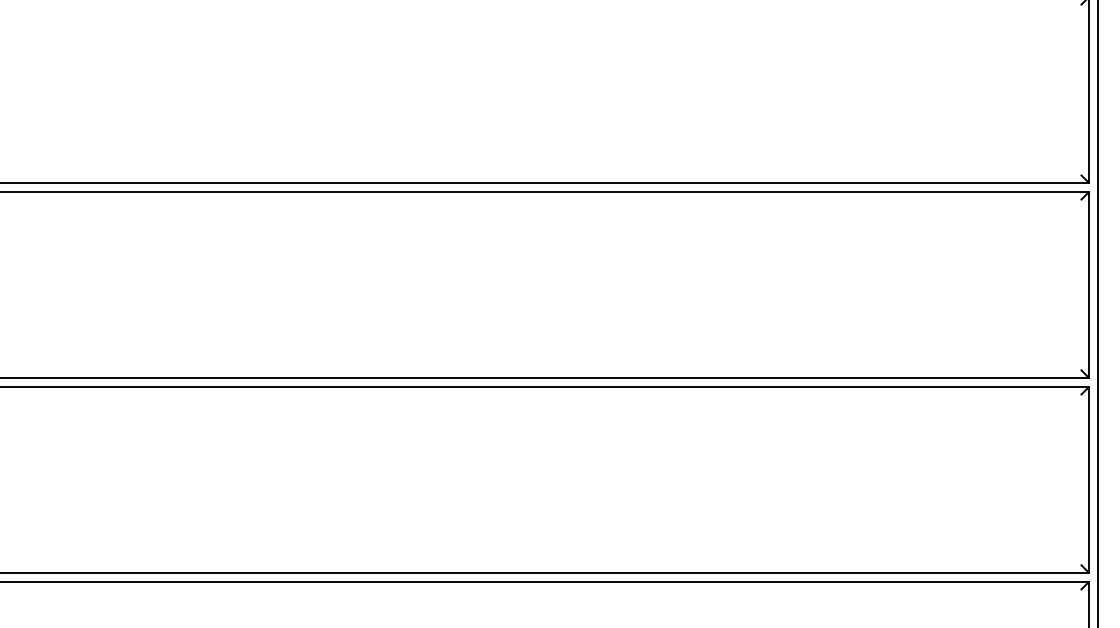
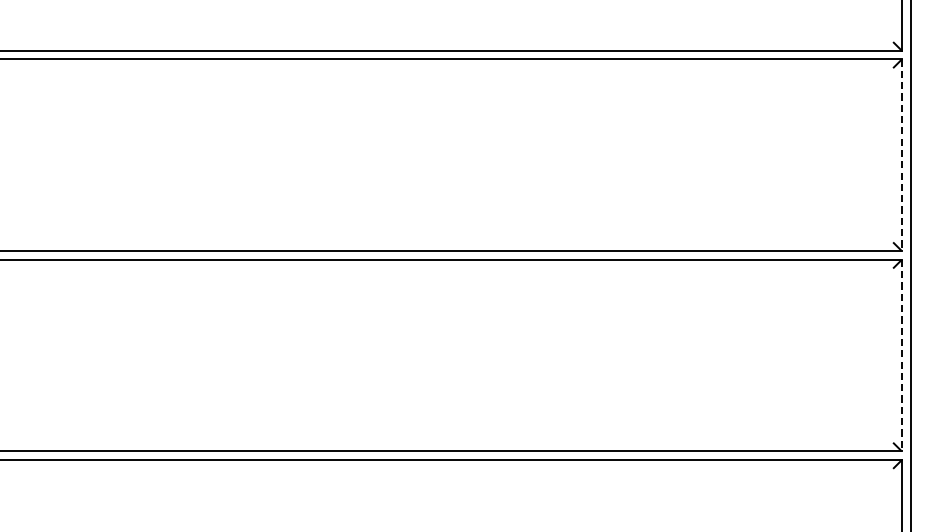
line: (1089, 285) -> (902, 155), solid -> dashed
line: (1089, 480) -> (902, 356), solid -> dashed

